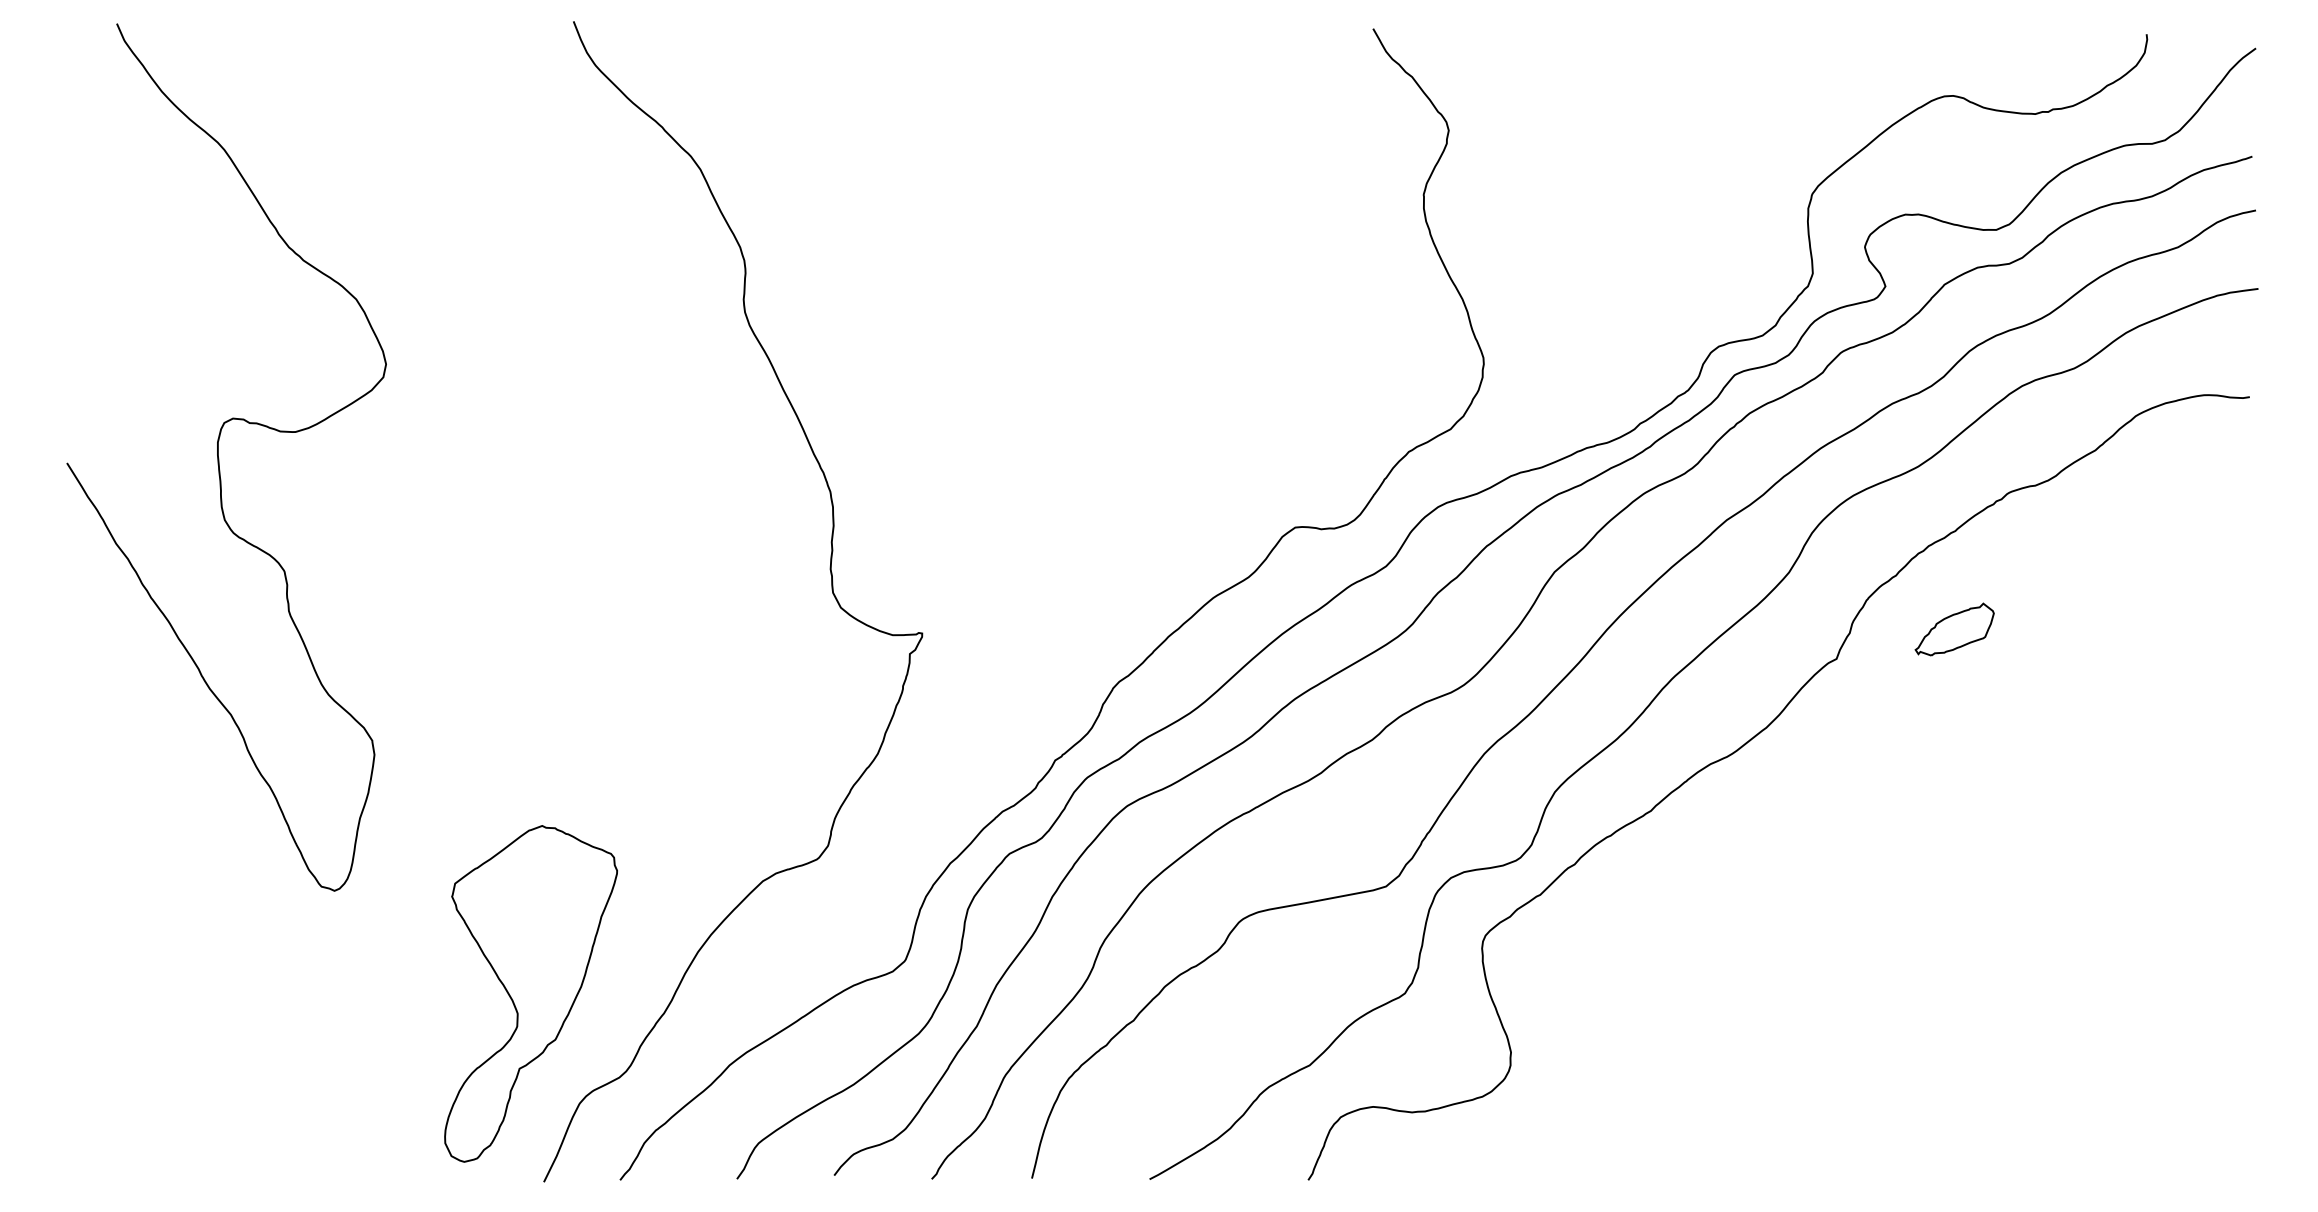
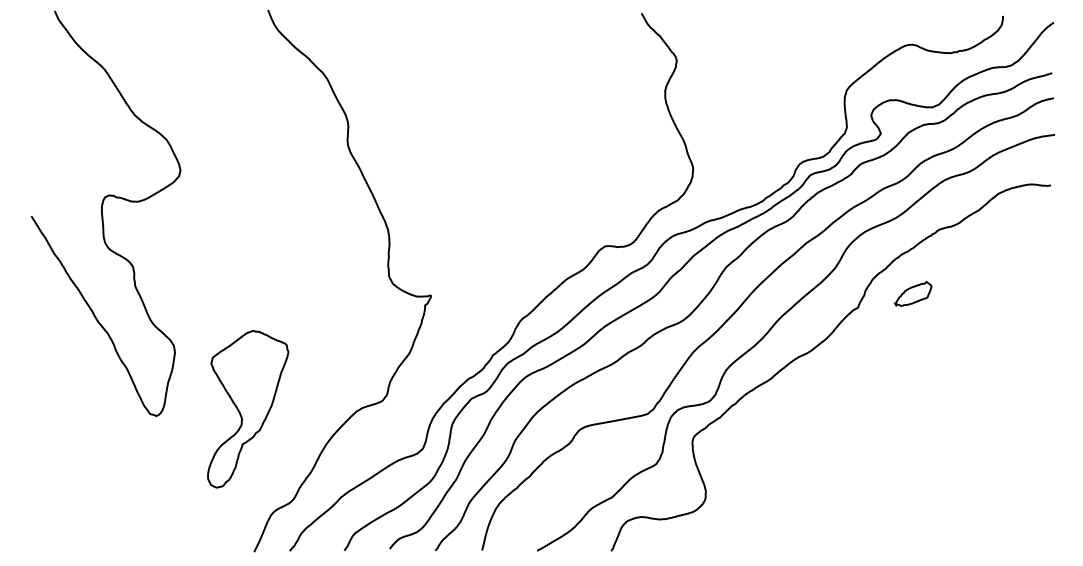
part: (531, 992) -> (248, 408), moved

